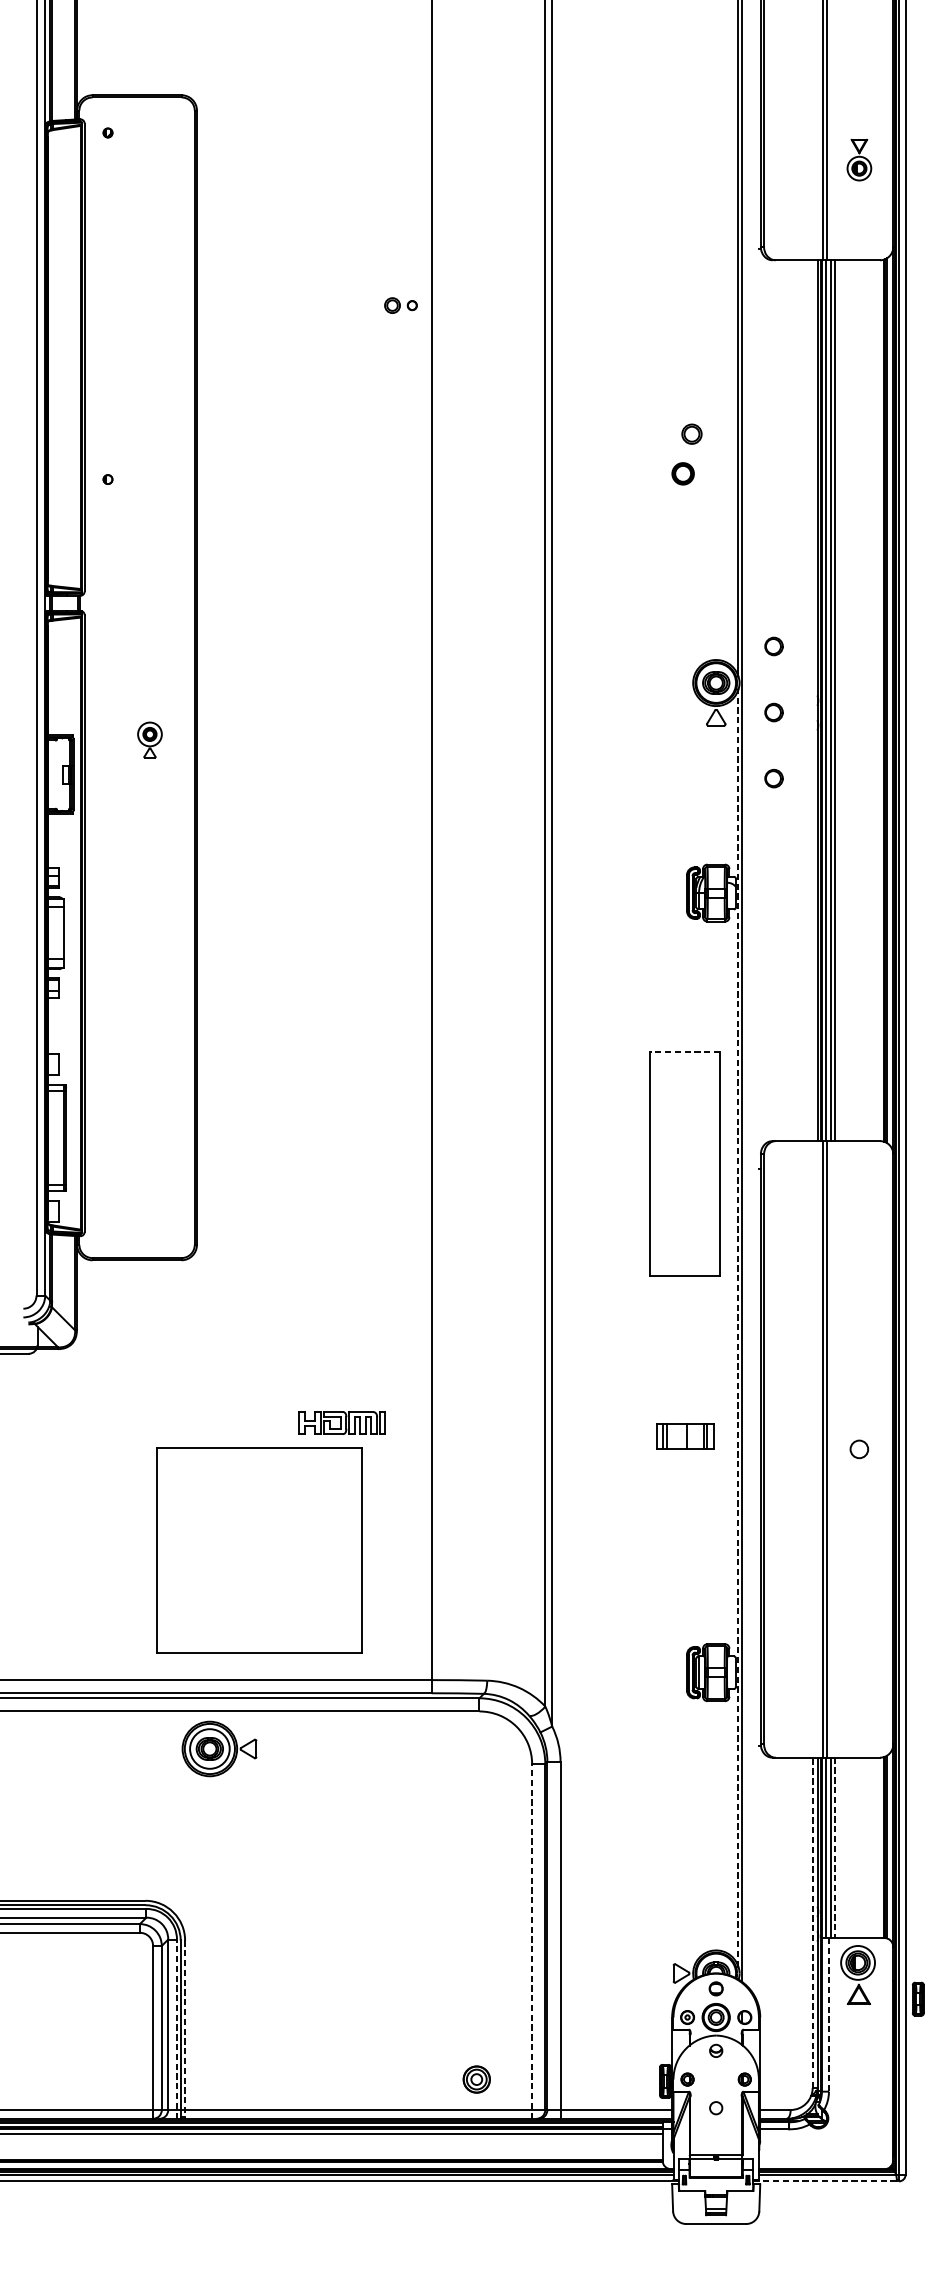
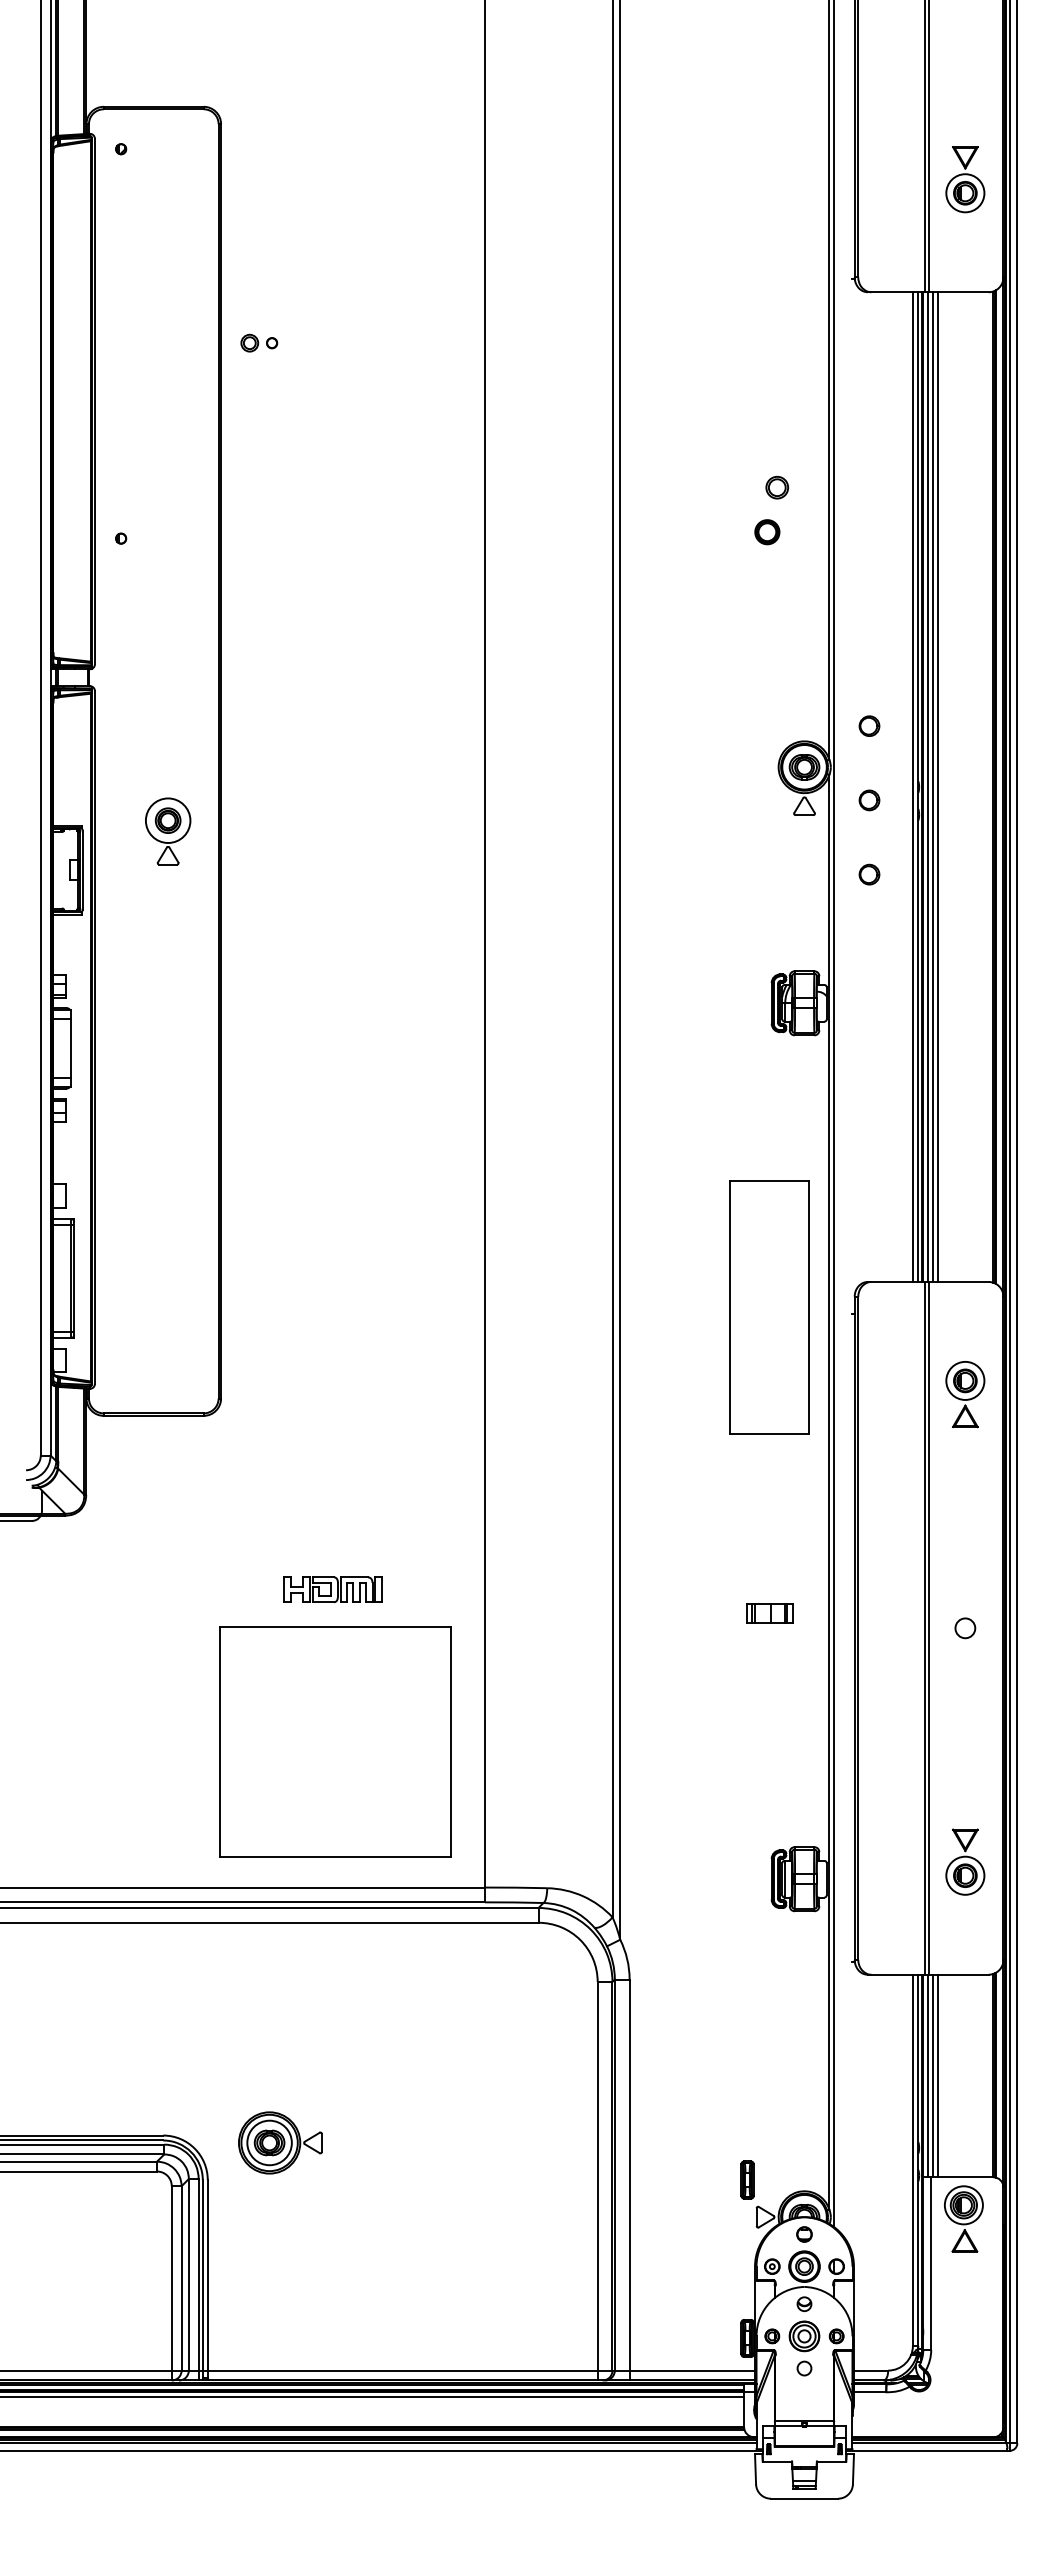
part: (859, 159) -> (965, 179), size x1.43
part: (401, 305) -> (259, 342), moved
line: (812, 700) -> (912, 786), added
part: (150, 740) -> (168, 831), size x1.67
line: (685, 1051) -> (769, 1181), dashed -> solid
part: (859, 1241) -> (965, 1394), added
line: (738, 1327) -> (829, 1491), dashed -> solid
part: (341, 1422) -> (332, 1589), moved
part: (685, 1436) -> (769, 1613), size x0.71
part: (259, 1550) -> (335, 1741), moved
part: (859, 1656) -> (965, 1861), added
part: (219, 1748) -> (280, 2142), moved
line: (835, 1848) -> (938, 2076), dashed -> solid
line: (812, 1923) -> (912, 2160), dashed -> solid
line: (531, 1940) -> (597, 2180), dashed -> solid
part: (918, 1998) -> (747, 2179), moved
line: (829, 2015) -> (931, 2264), dashed -> solid
line: (176, 2028) -> (198, 2279), dashed -> solid
line: (184, 2029) -> (207, 2280), dashed -> solid
part: (476, 2079) -> (804, 2336), moved
line: (826, 2181) -> (928, 2450), dashed -> solid

